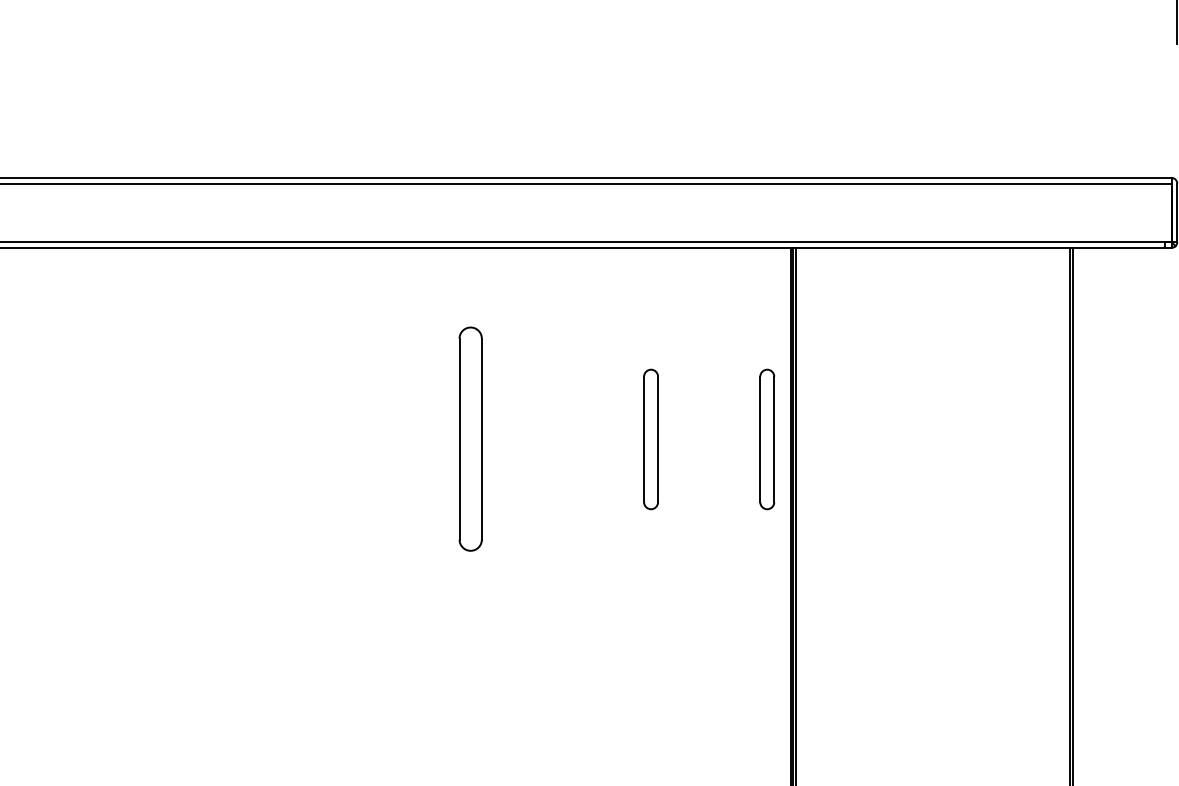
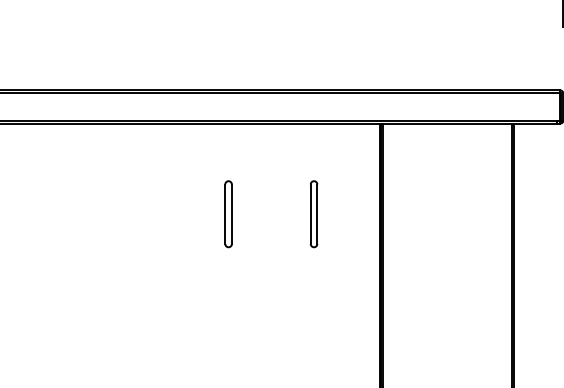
part: (470, 440) -> (228, 214), size x0.62
part: (766, 440) -> (368, 214), removed

